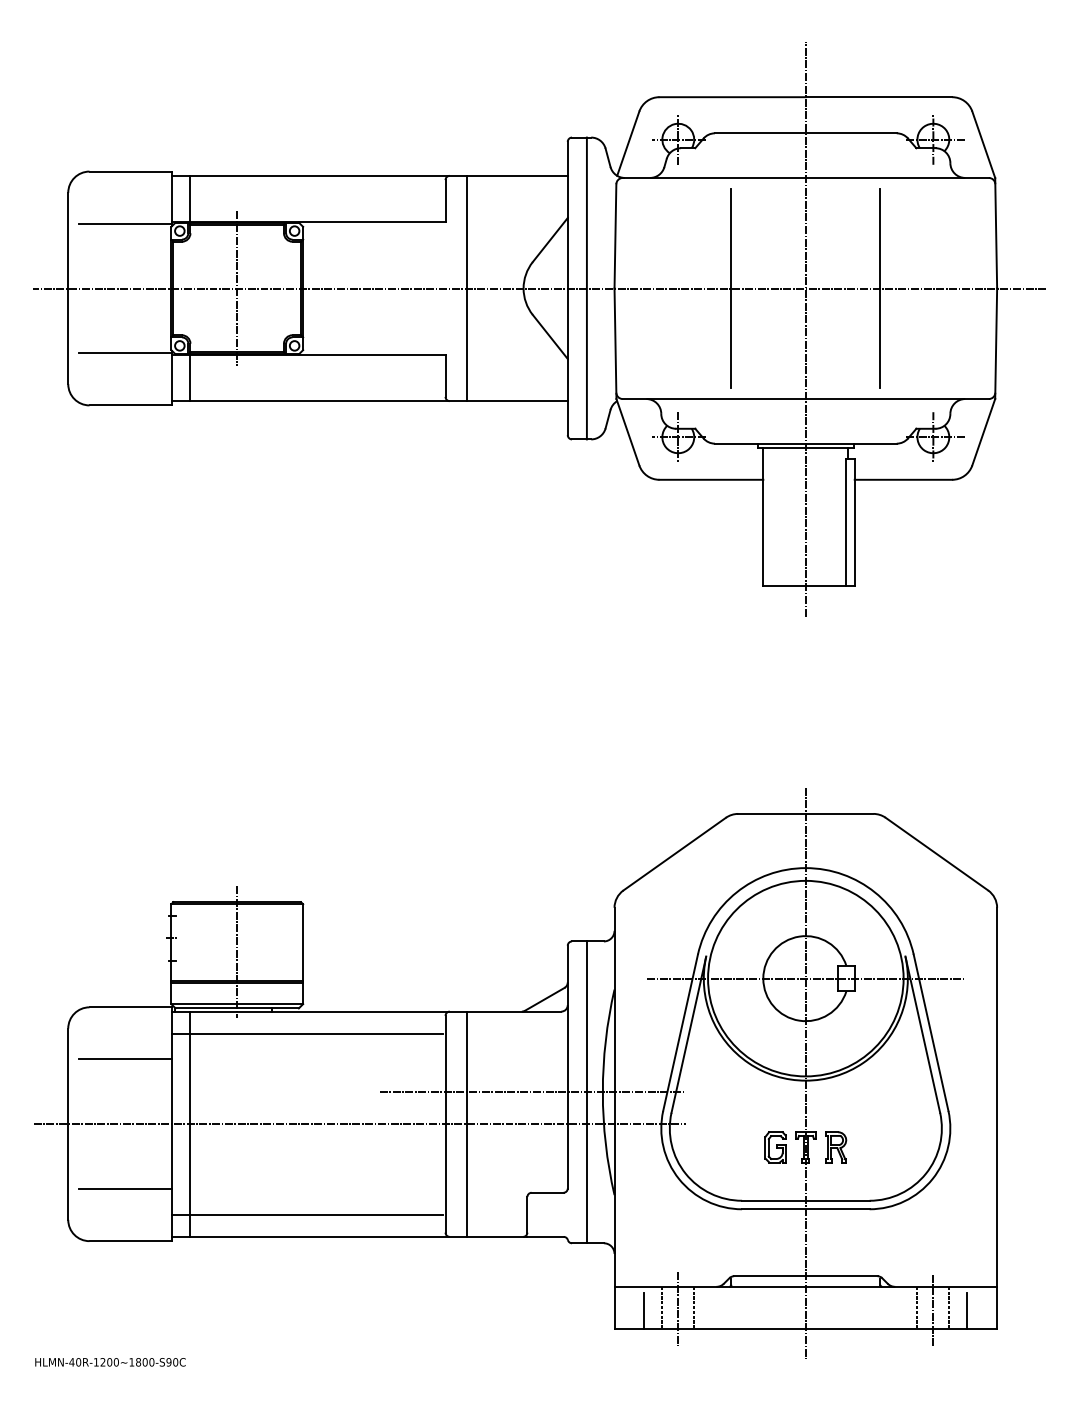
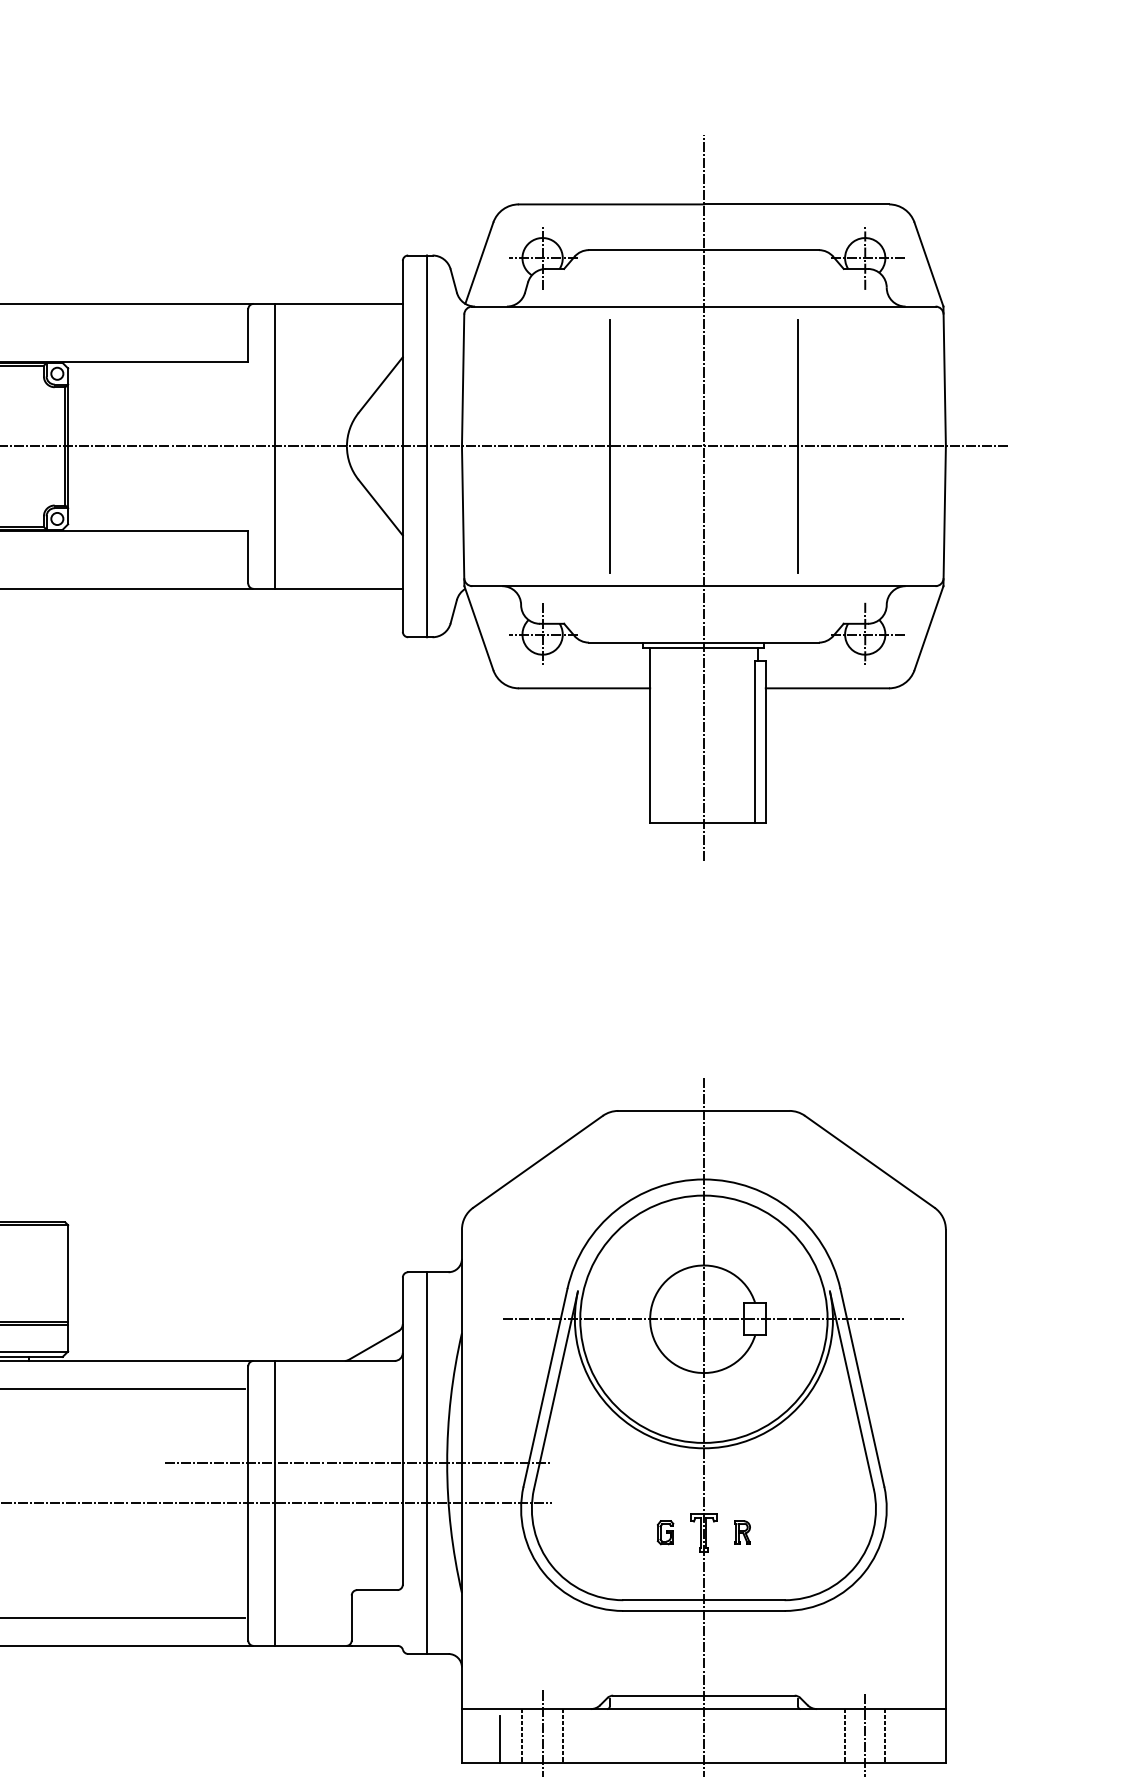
part: (775, 1147) -> (665, 1532), size x0.6
part: (836, 1147) -> (742, 1532), size x0.6
line: (967, 1310) -> (908, 1739), removed

